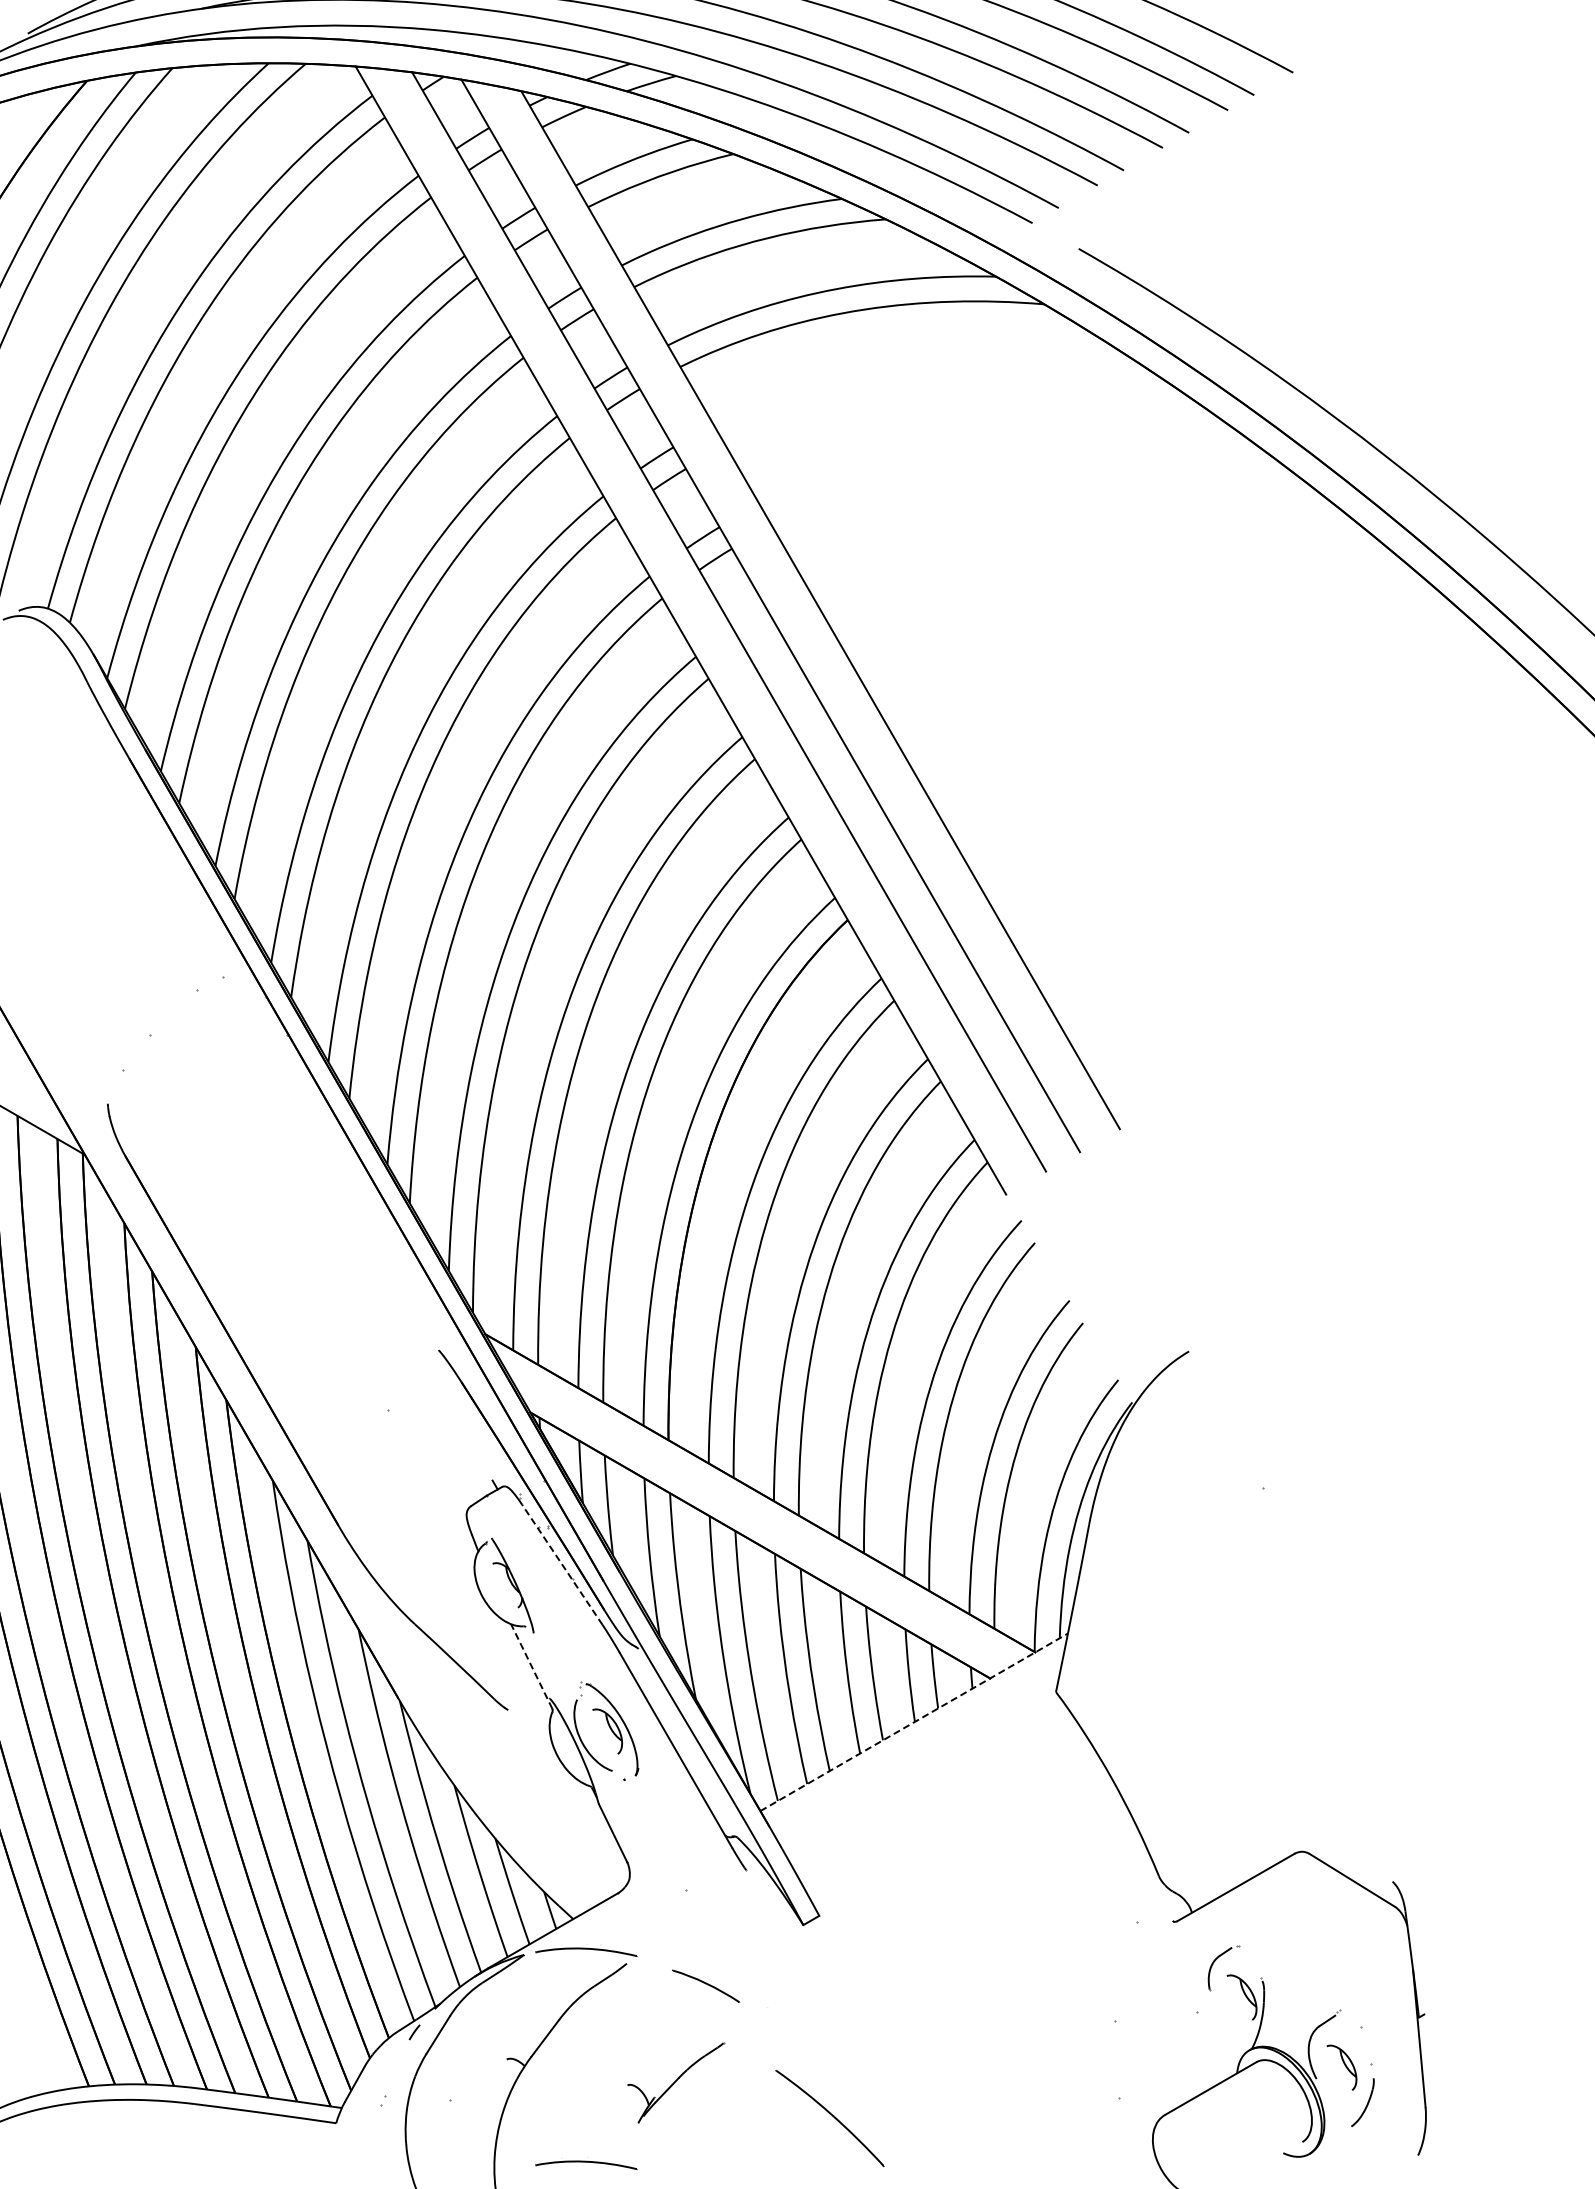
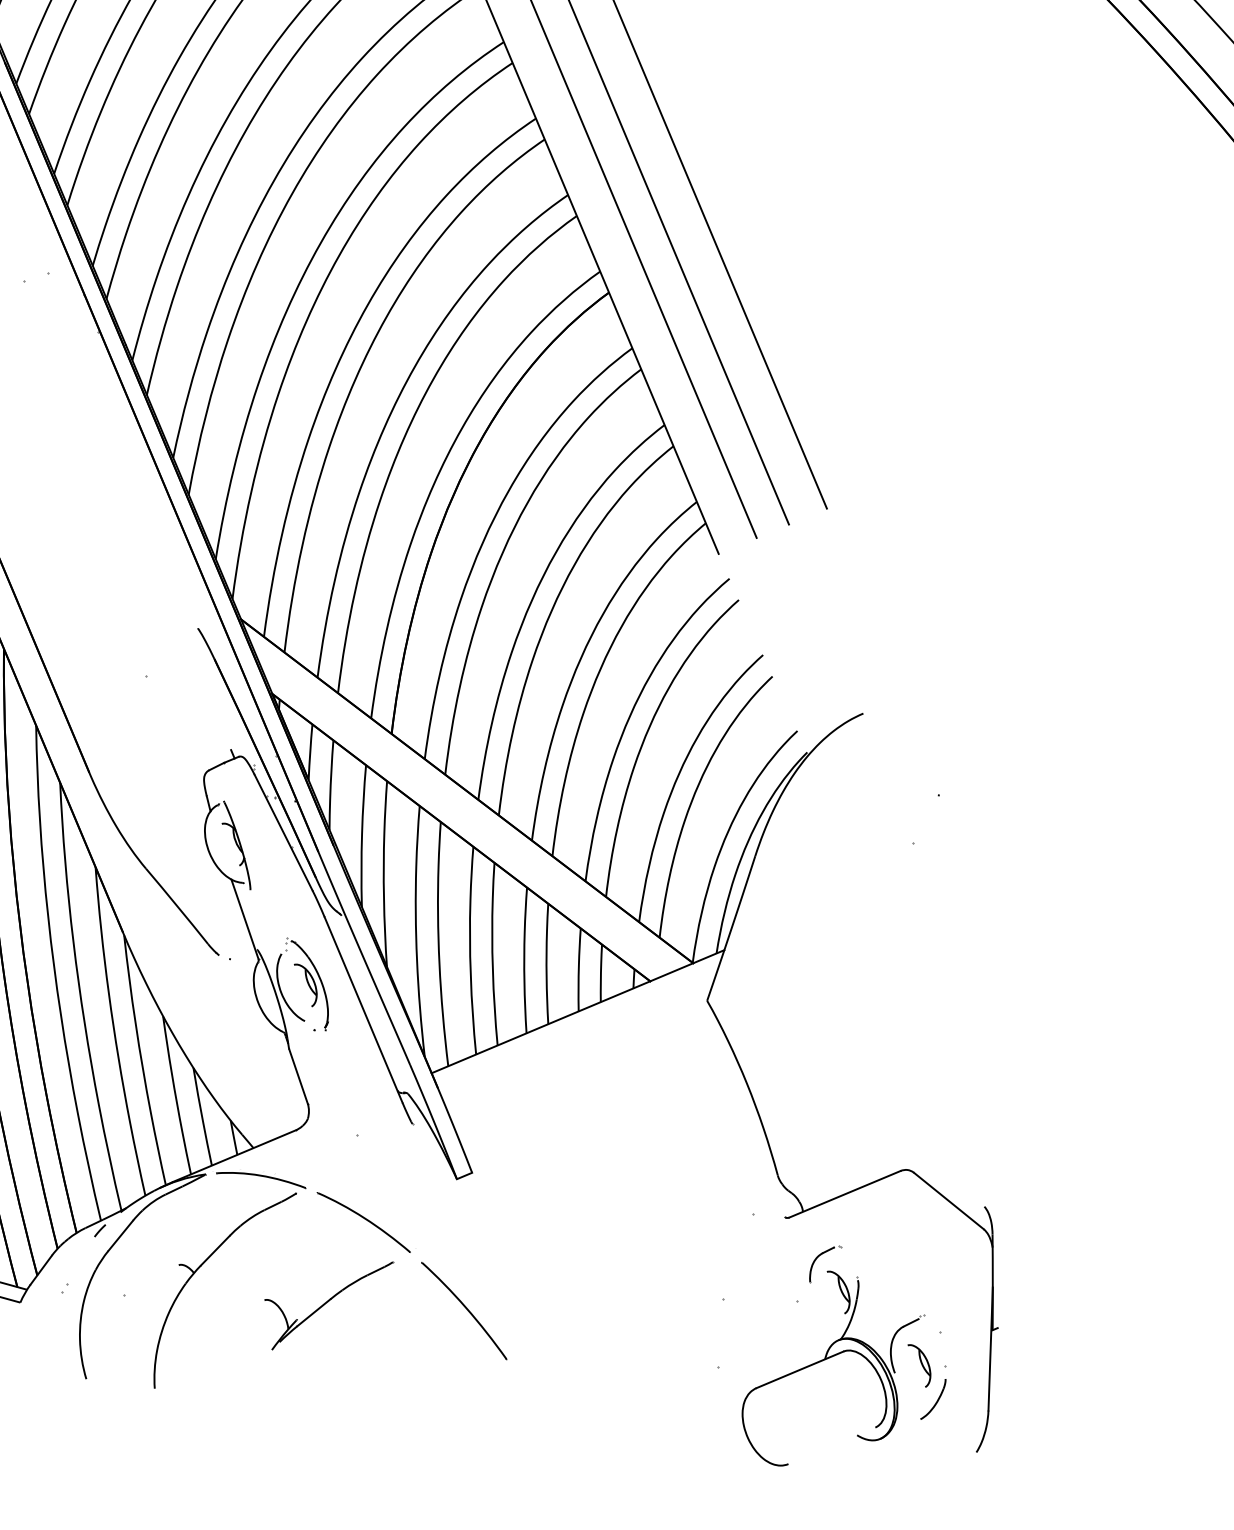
line: (562, 1564) -> (283, 832), dashed -> solid
line: (531, 1666) -> (244, 919), dashed -> solid
line: (914, 1722) -> (578, 1011), dashed -> solid
part: (705, 1986) -> (363, 1222), size x1.67
part: (675, 2082) -> (325, 1304), size x1.43
part: (829, 2118) -> (463, 1311), moved
part: (586, 2164) -> (237, 1367), removed

